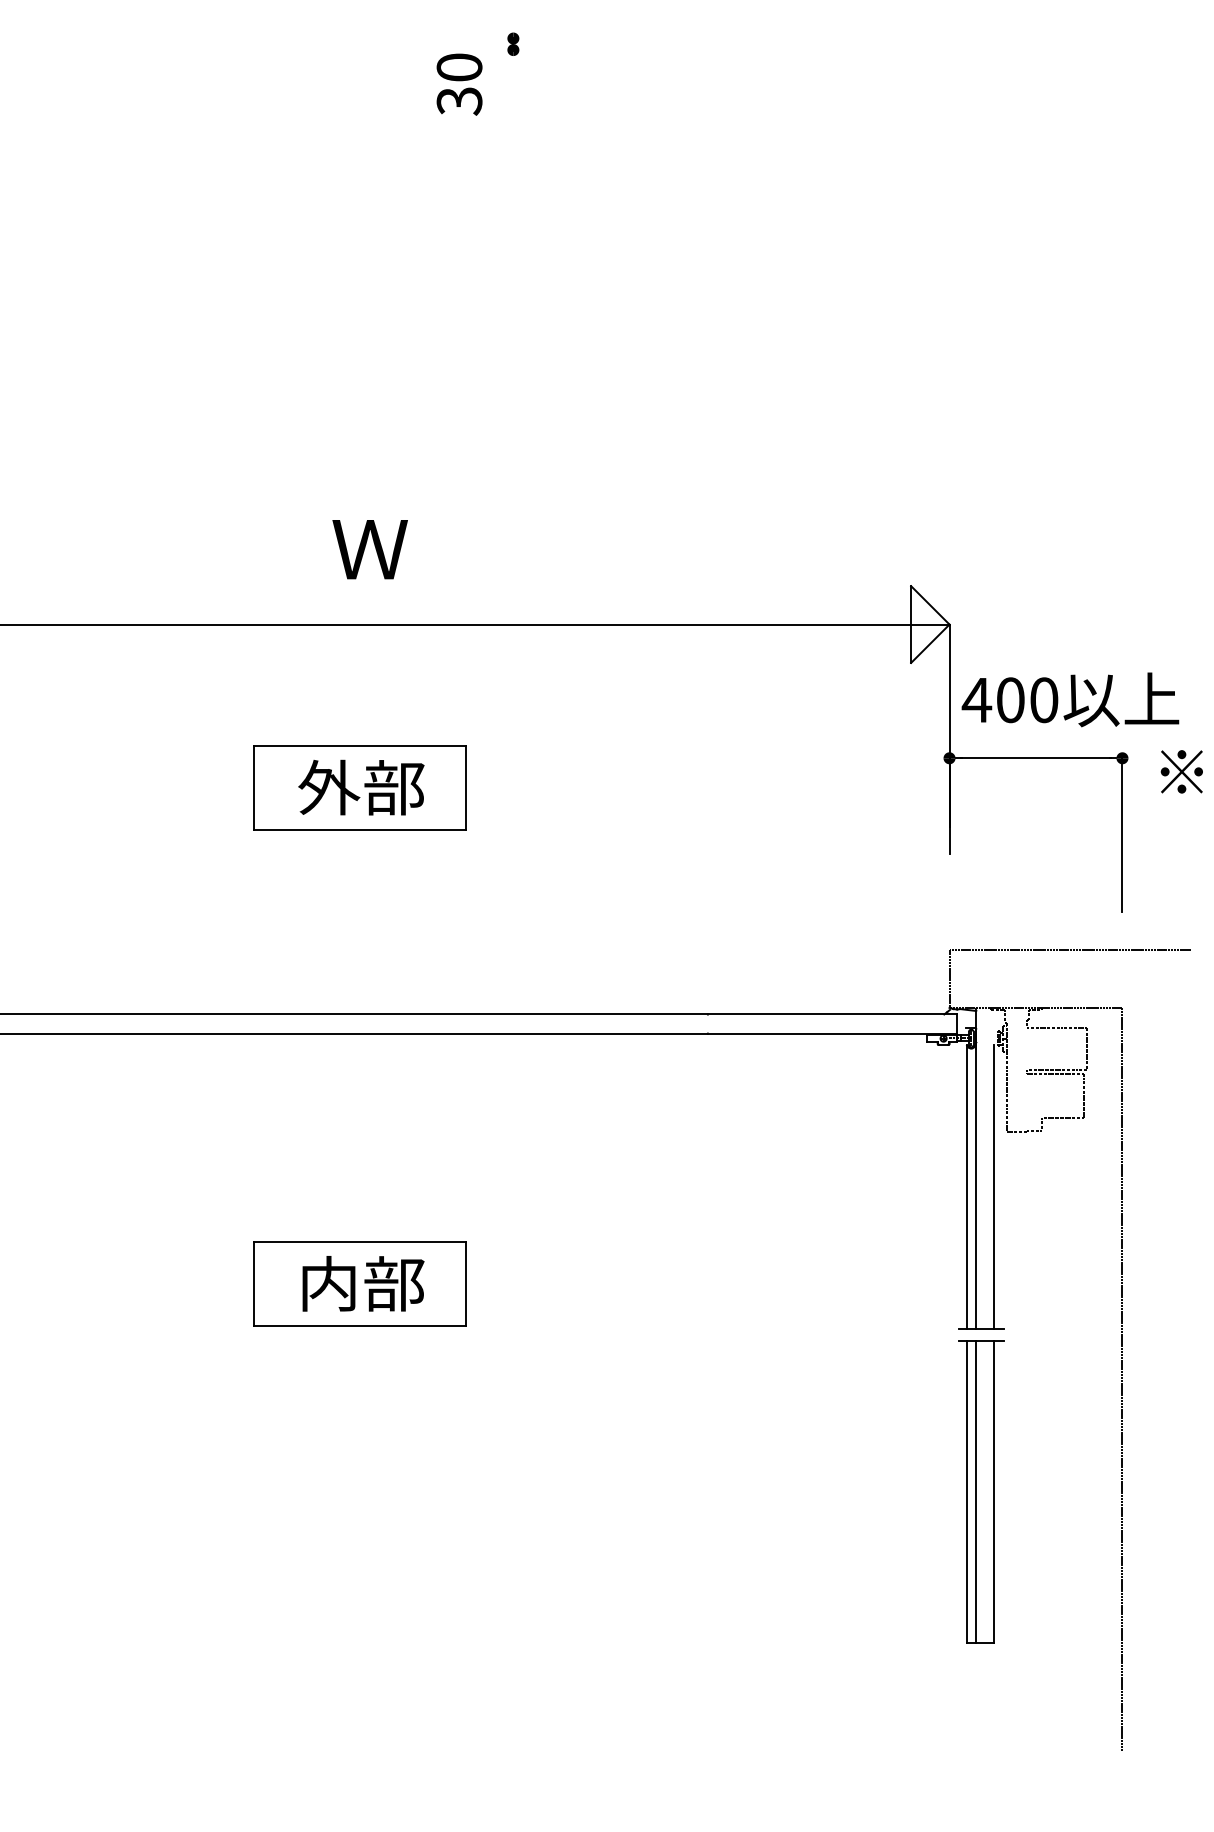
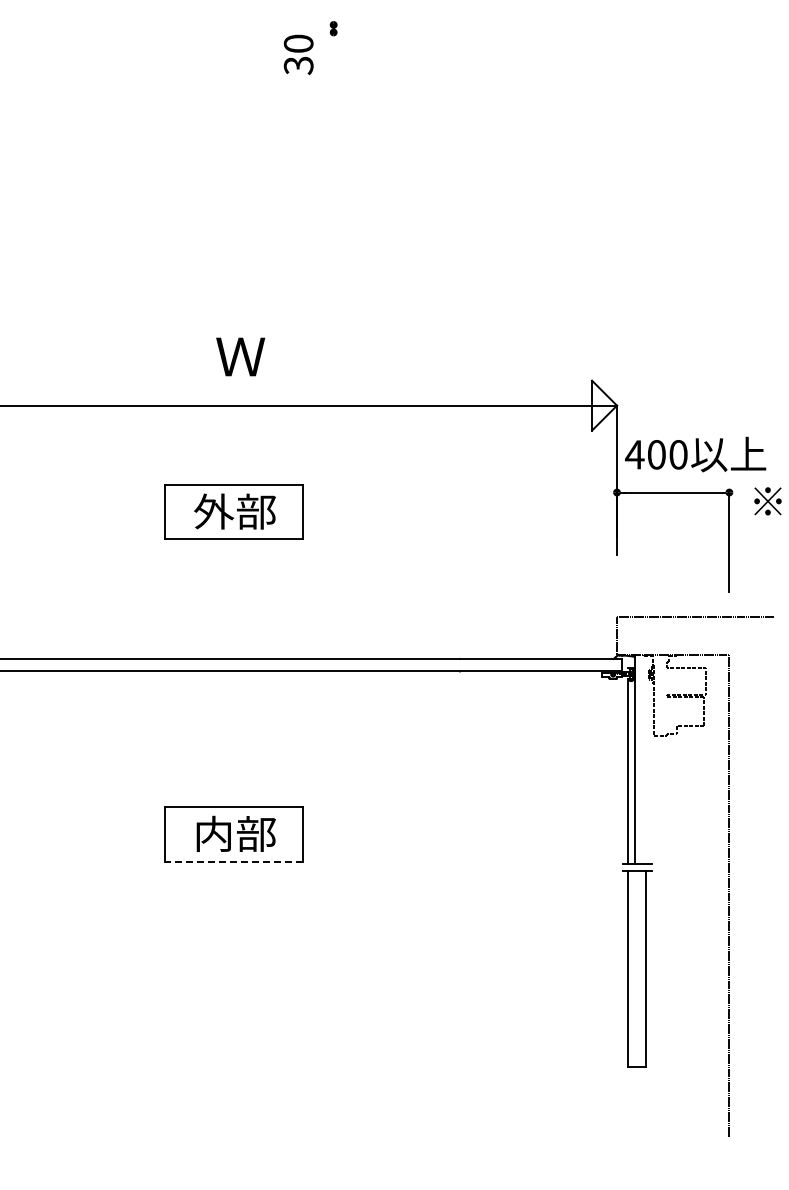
line: (993, 1187) -> (645, 771), removed
line: (360, 1326) -> (234, 861), solid -> dashed
line: (976, 1490) -> (634, 968), removed

